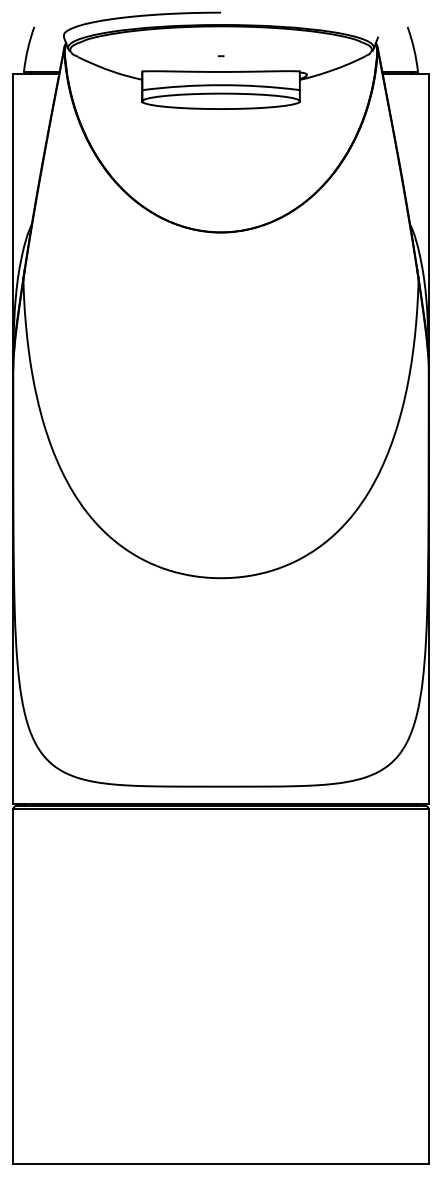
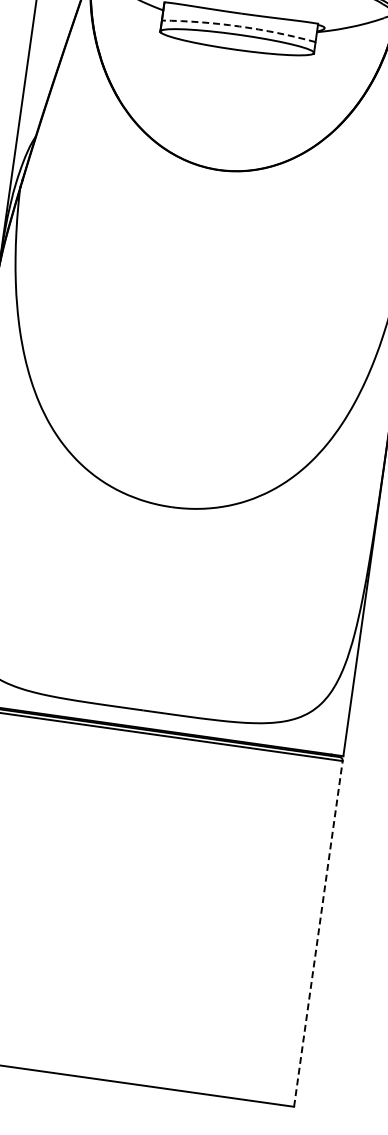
arc: (221, 85) -> (239, 26), solid -> dashed
line: (428, 986) -> (318, 933), solid -> dashed

